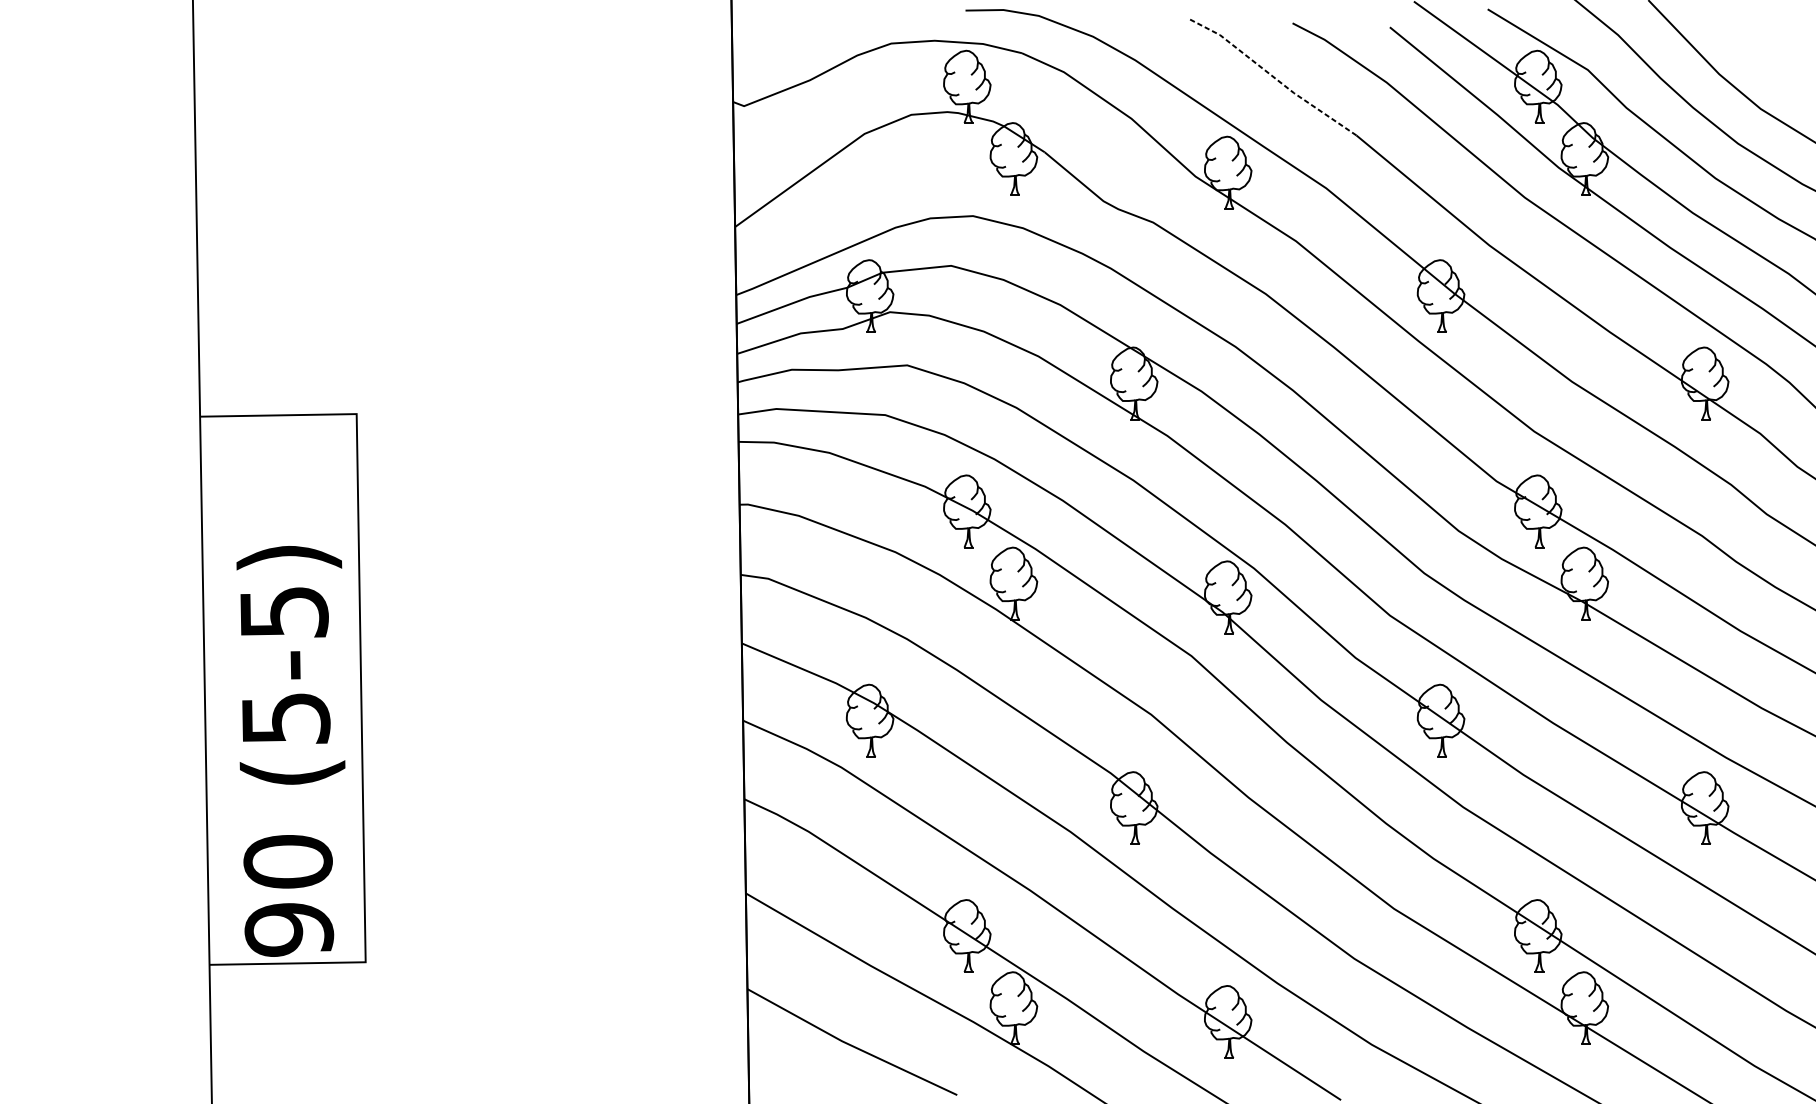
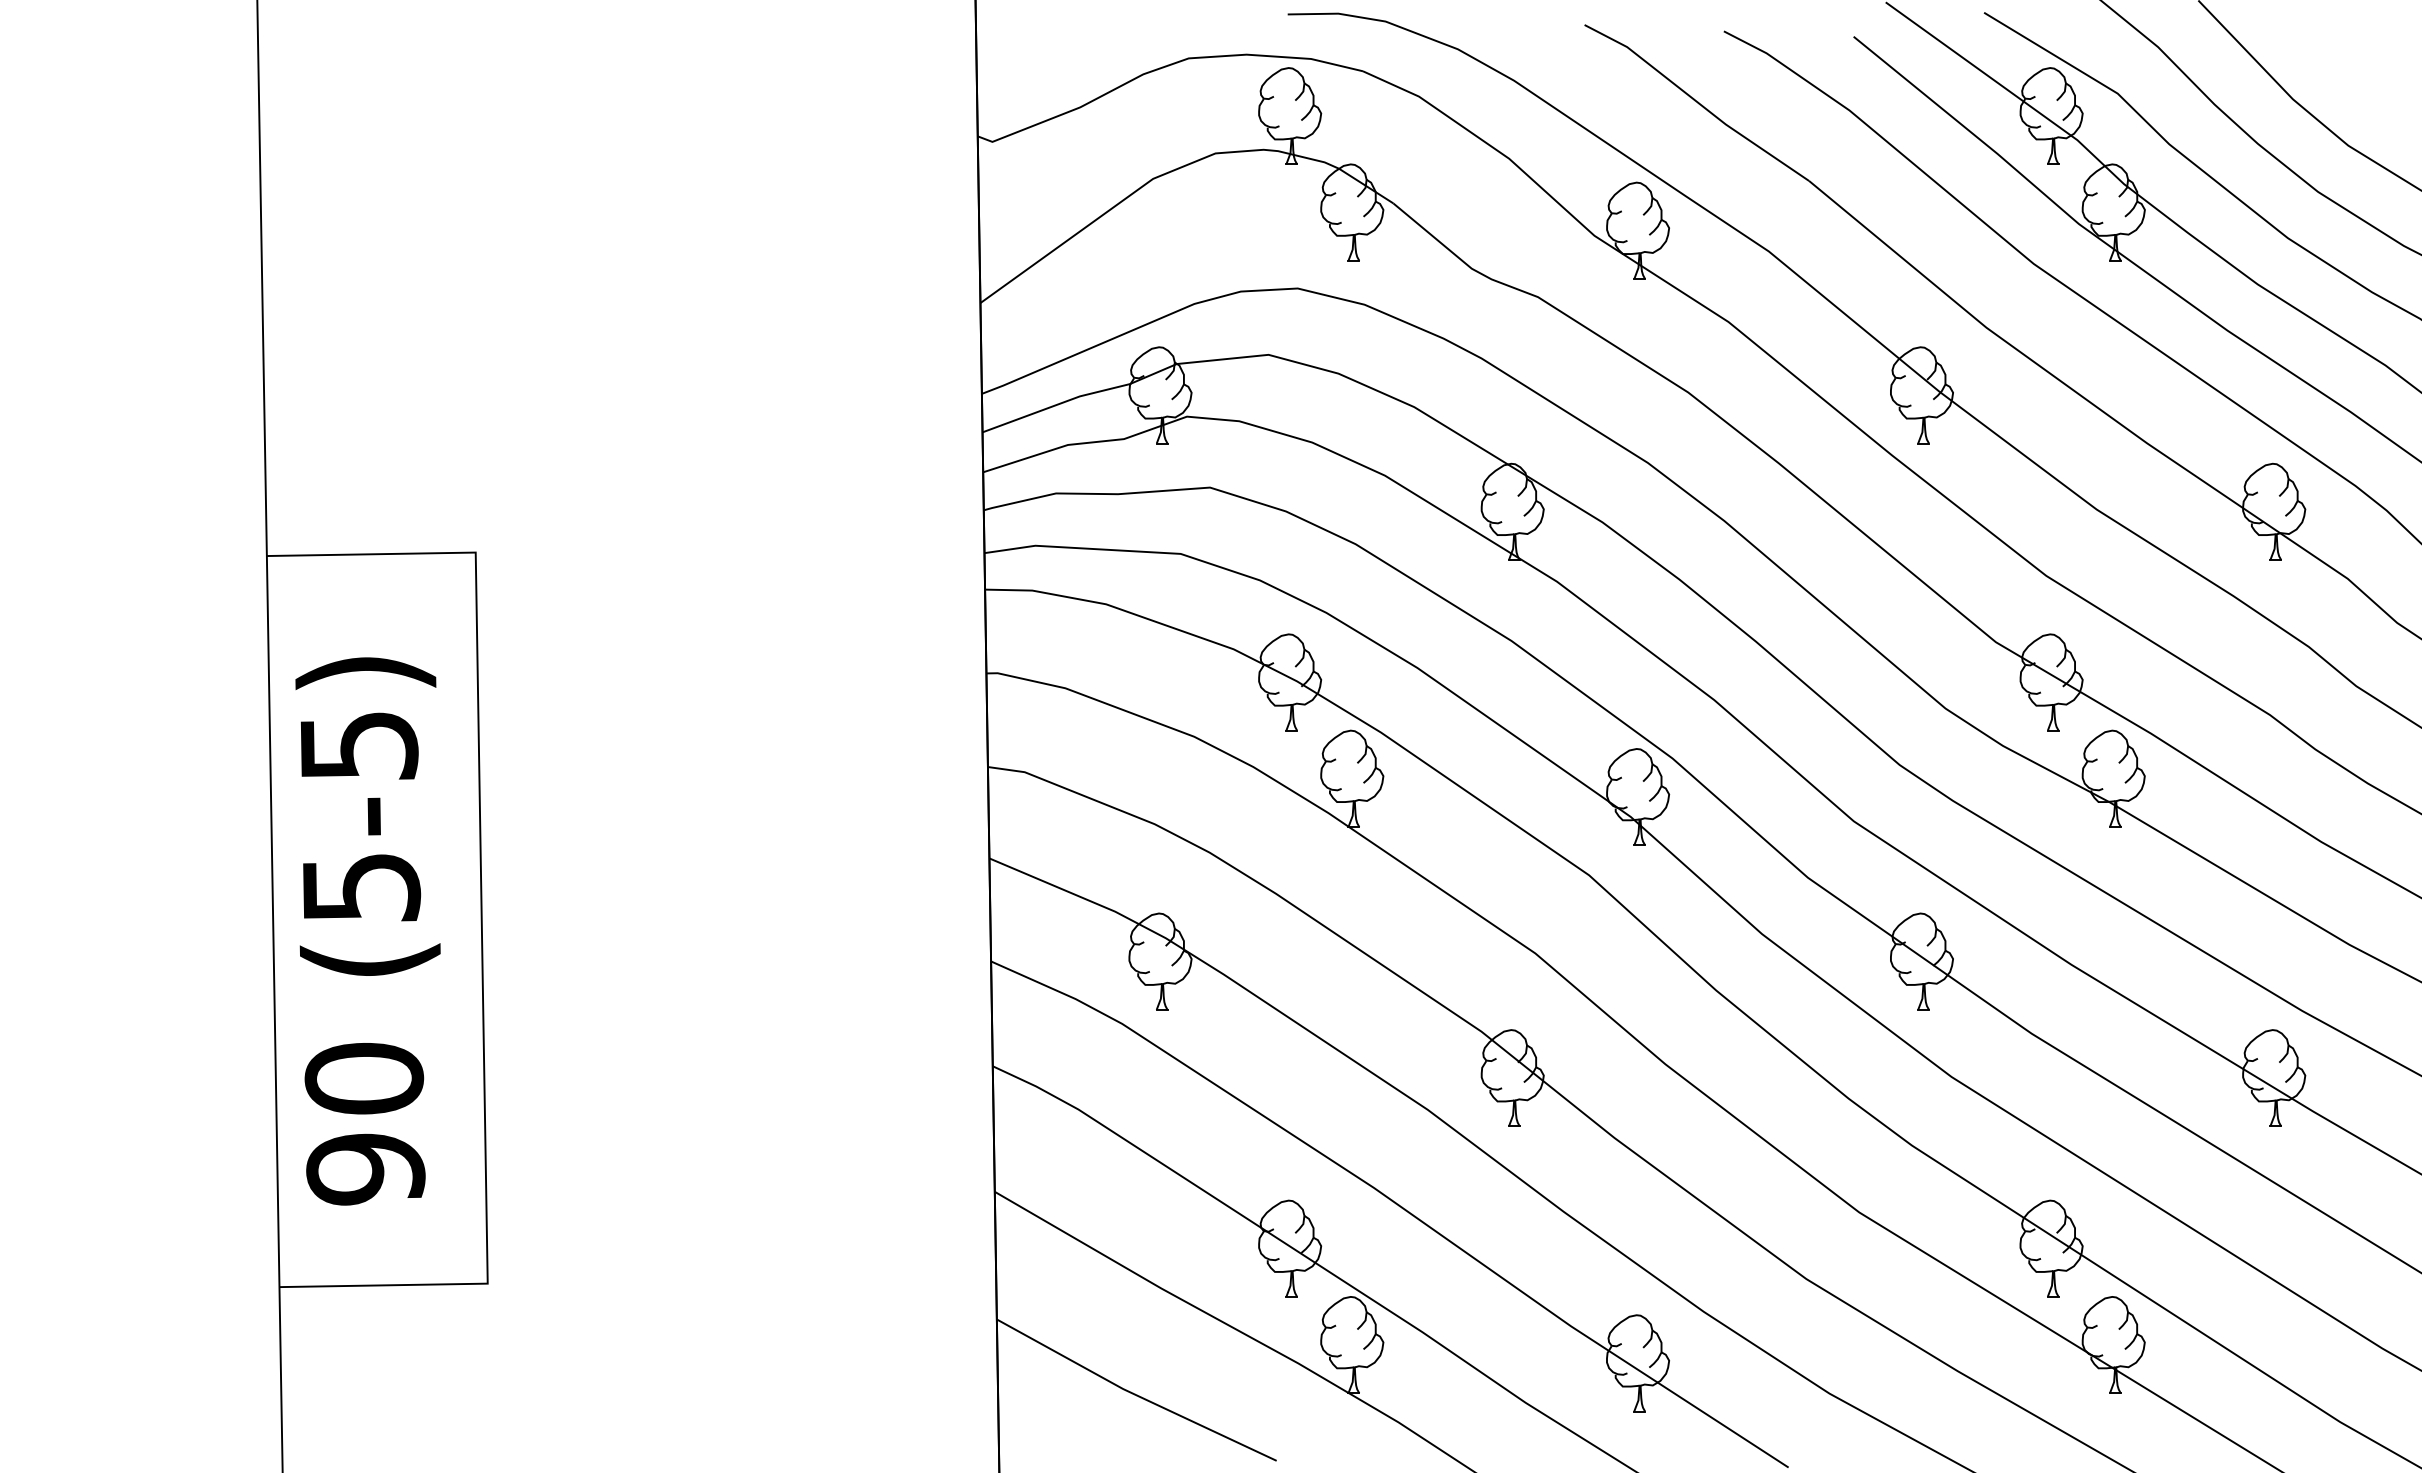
line: (1272, 75) -> (1696, 101), dashed -> solid
text: (290, 751) -> (367, 931), moved

